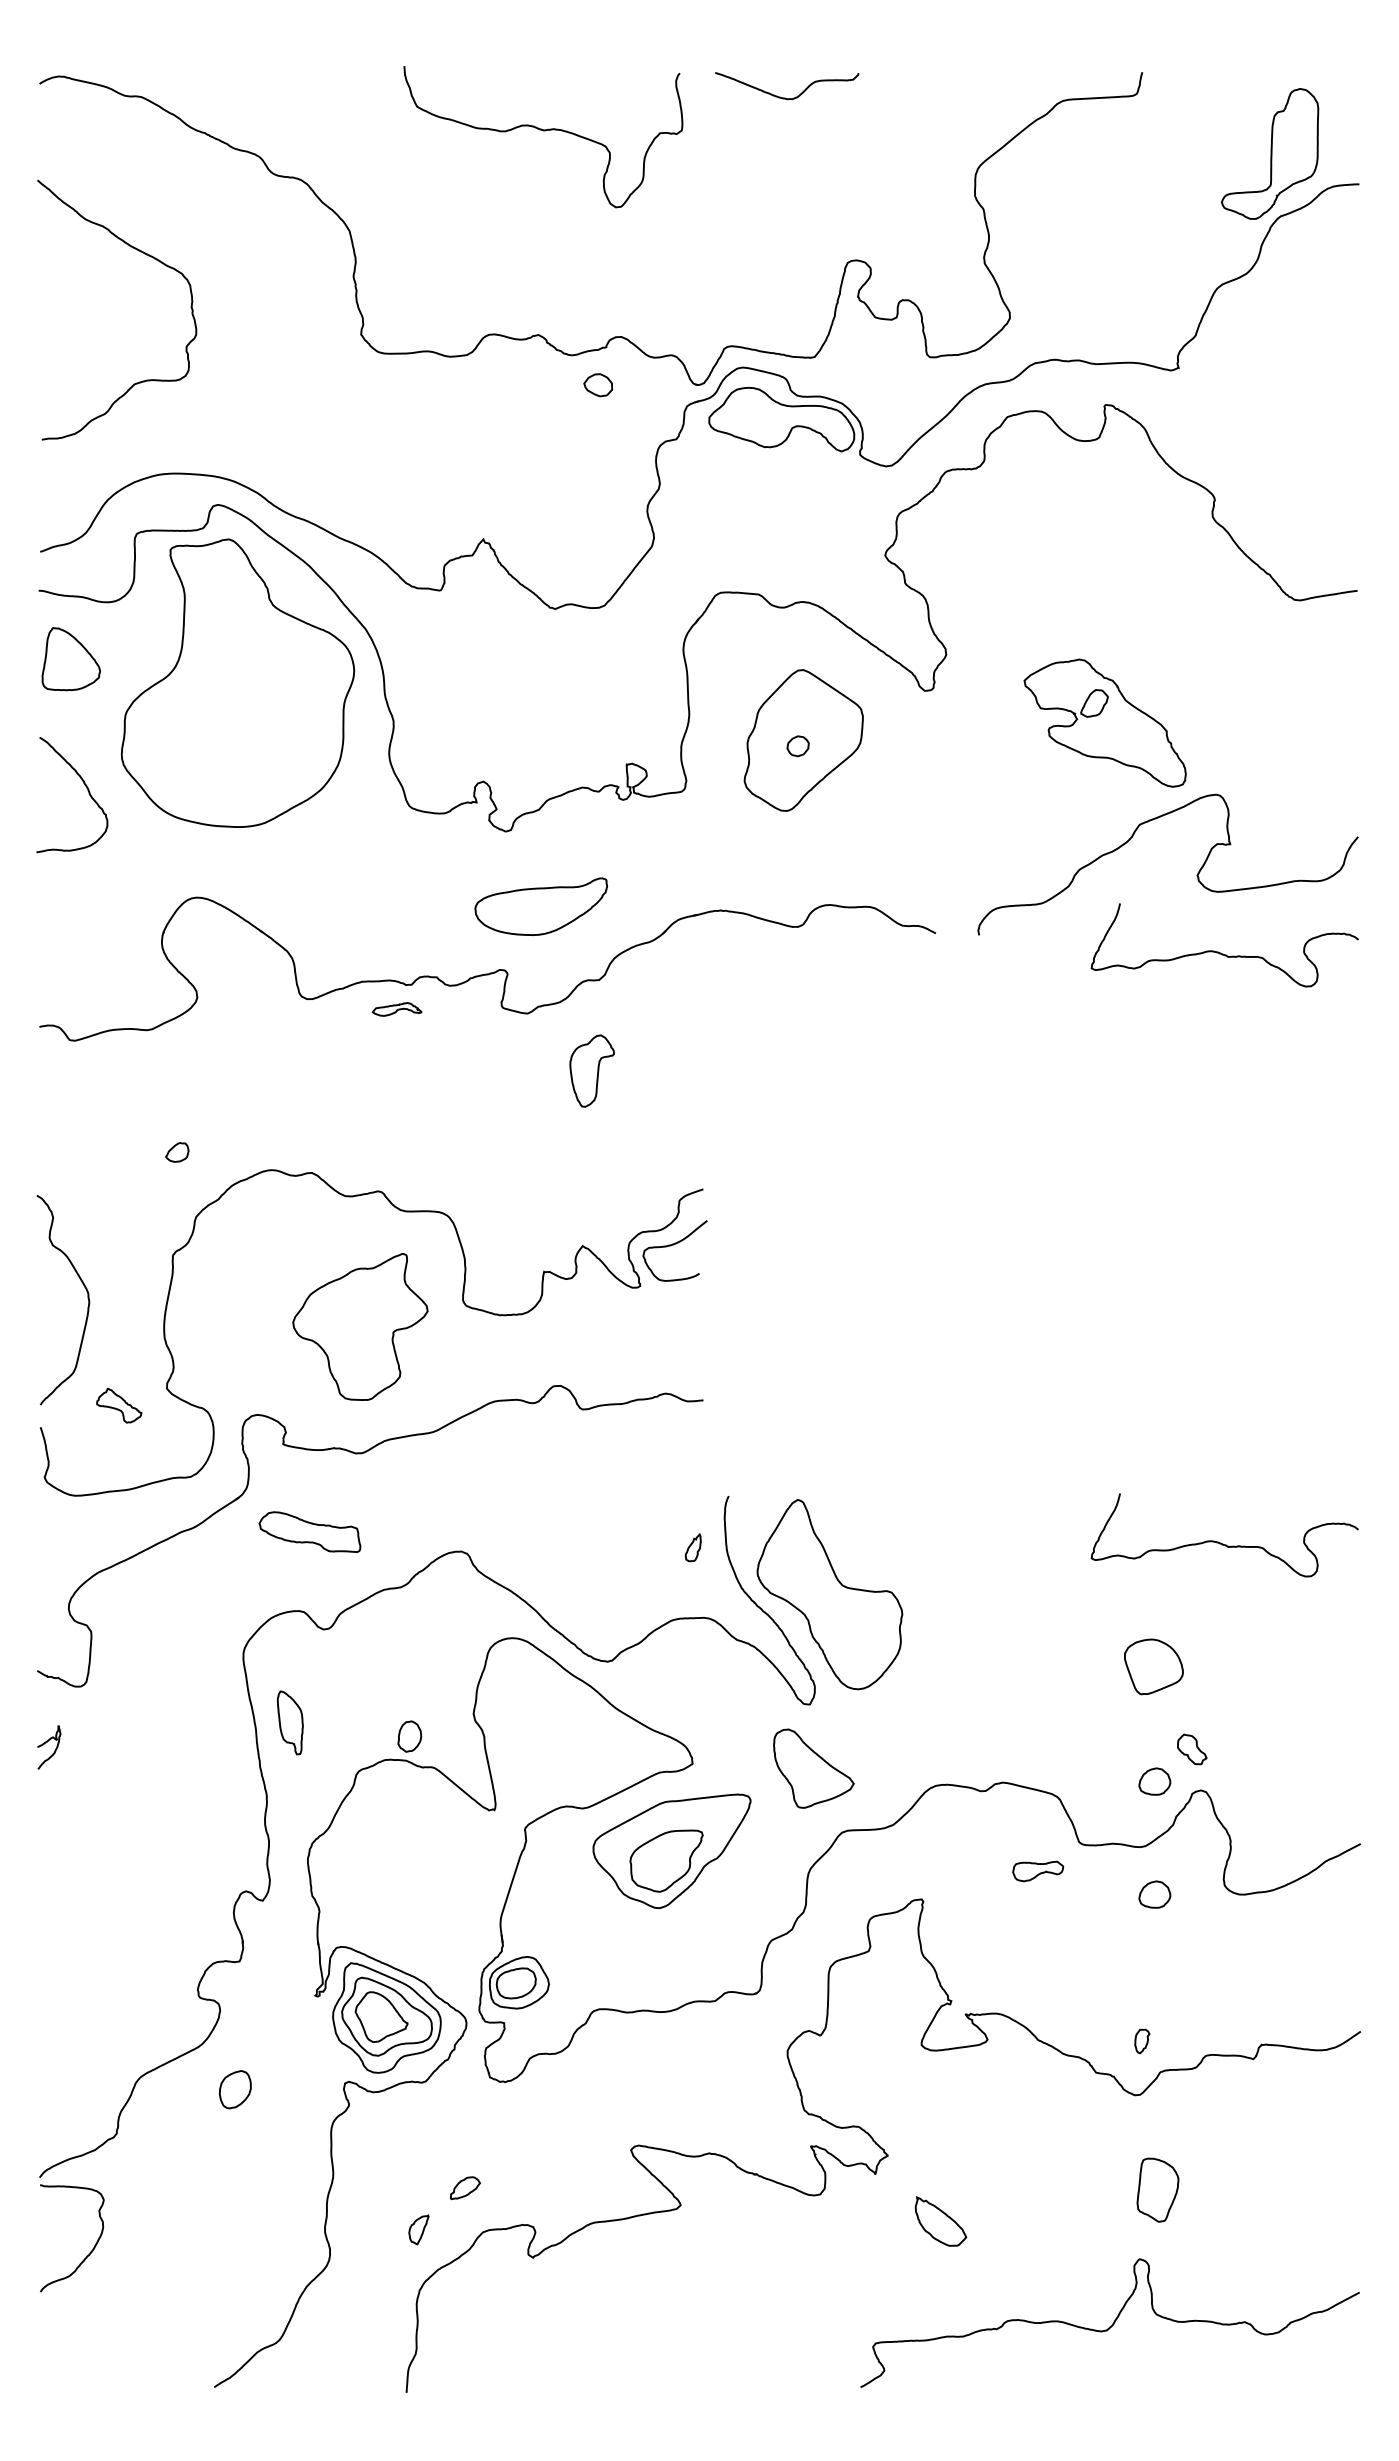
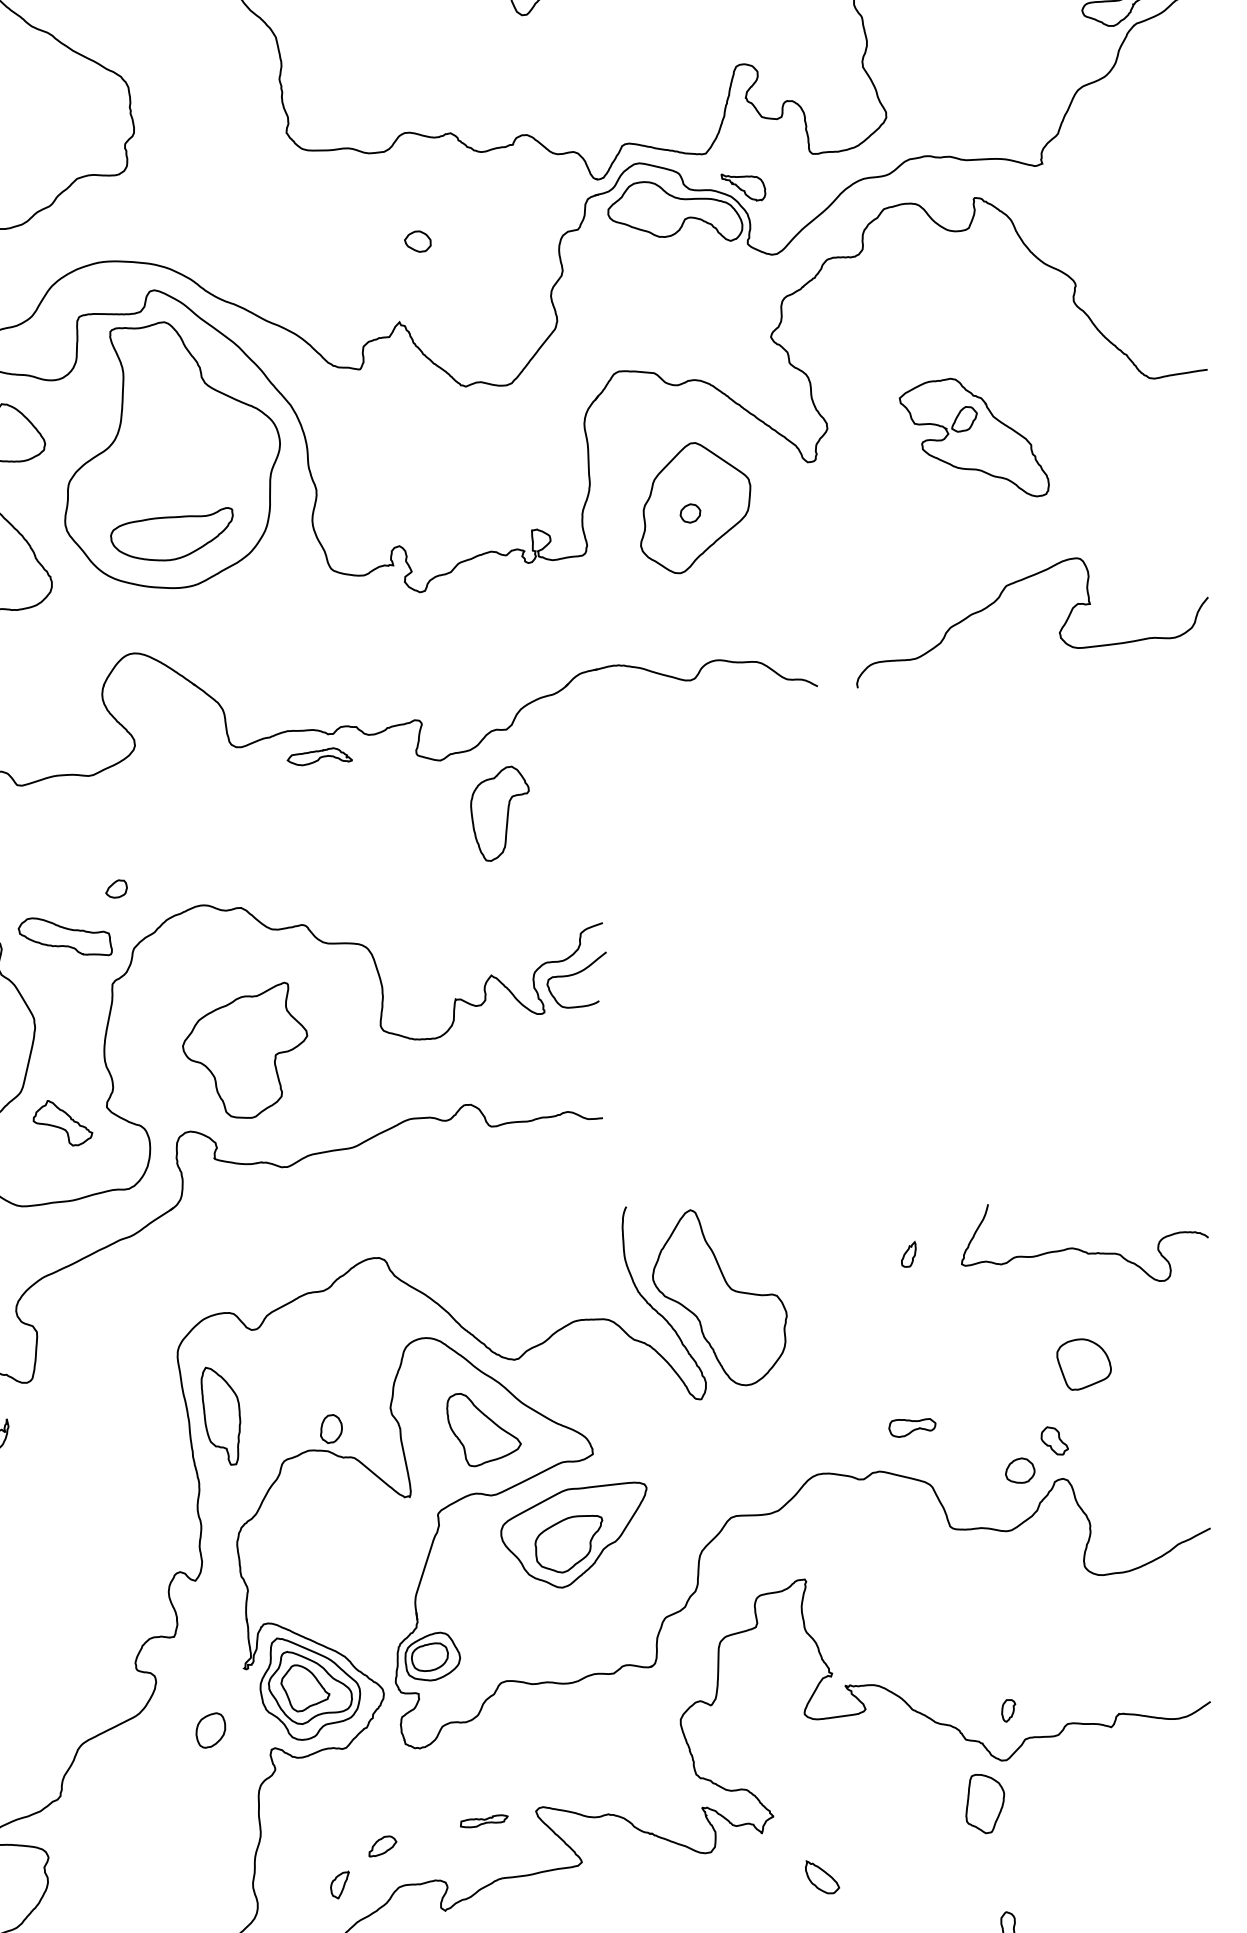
part: (598, 385) -> (418, 241), moved
part: (855, 393) -> (743, 187), added
part: (1104, 722) -> (973, 436), moved
part: (541, 906) -> (172, 534), moved
curve: (1220, 952) -> (1080, 704), removed
part: (396, 1009) -> (319, 756), size x1.43
part: (592, 1070) -> (500, 813), size x1.43
part: (360, 1326) -> (245, 1049), moved
part: (118, 1405) -> (62, 1122), size x1.43
part: (309, 1531) -> (64, 936), moved
part: (693, 1547) -> (909, 1254), moved
part: (1153, 1666) -> (1083, 1364), moved
part: (290, 1722) -> (221, 1415), size x1.67
part: (813, 1768) -> (483, 1429), moved
part: (1038, 1871) -> (912, 1428), moved
part: (1154, 1894) -> (1019, 1575), removed
part: (234, 2089) -> (210, 1730), moved
part: (574, 2160) -> (483, 1820), added
part: (1157, 2189) -> (984, 1803), moved
part: (940, 2221) -> (822, 1877), size x0.71

